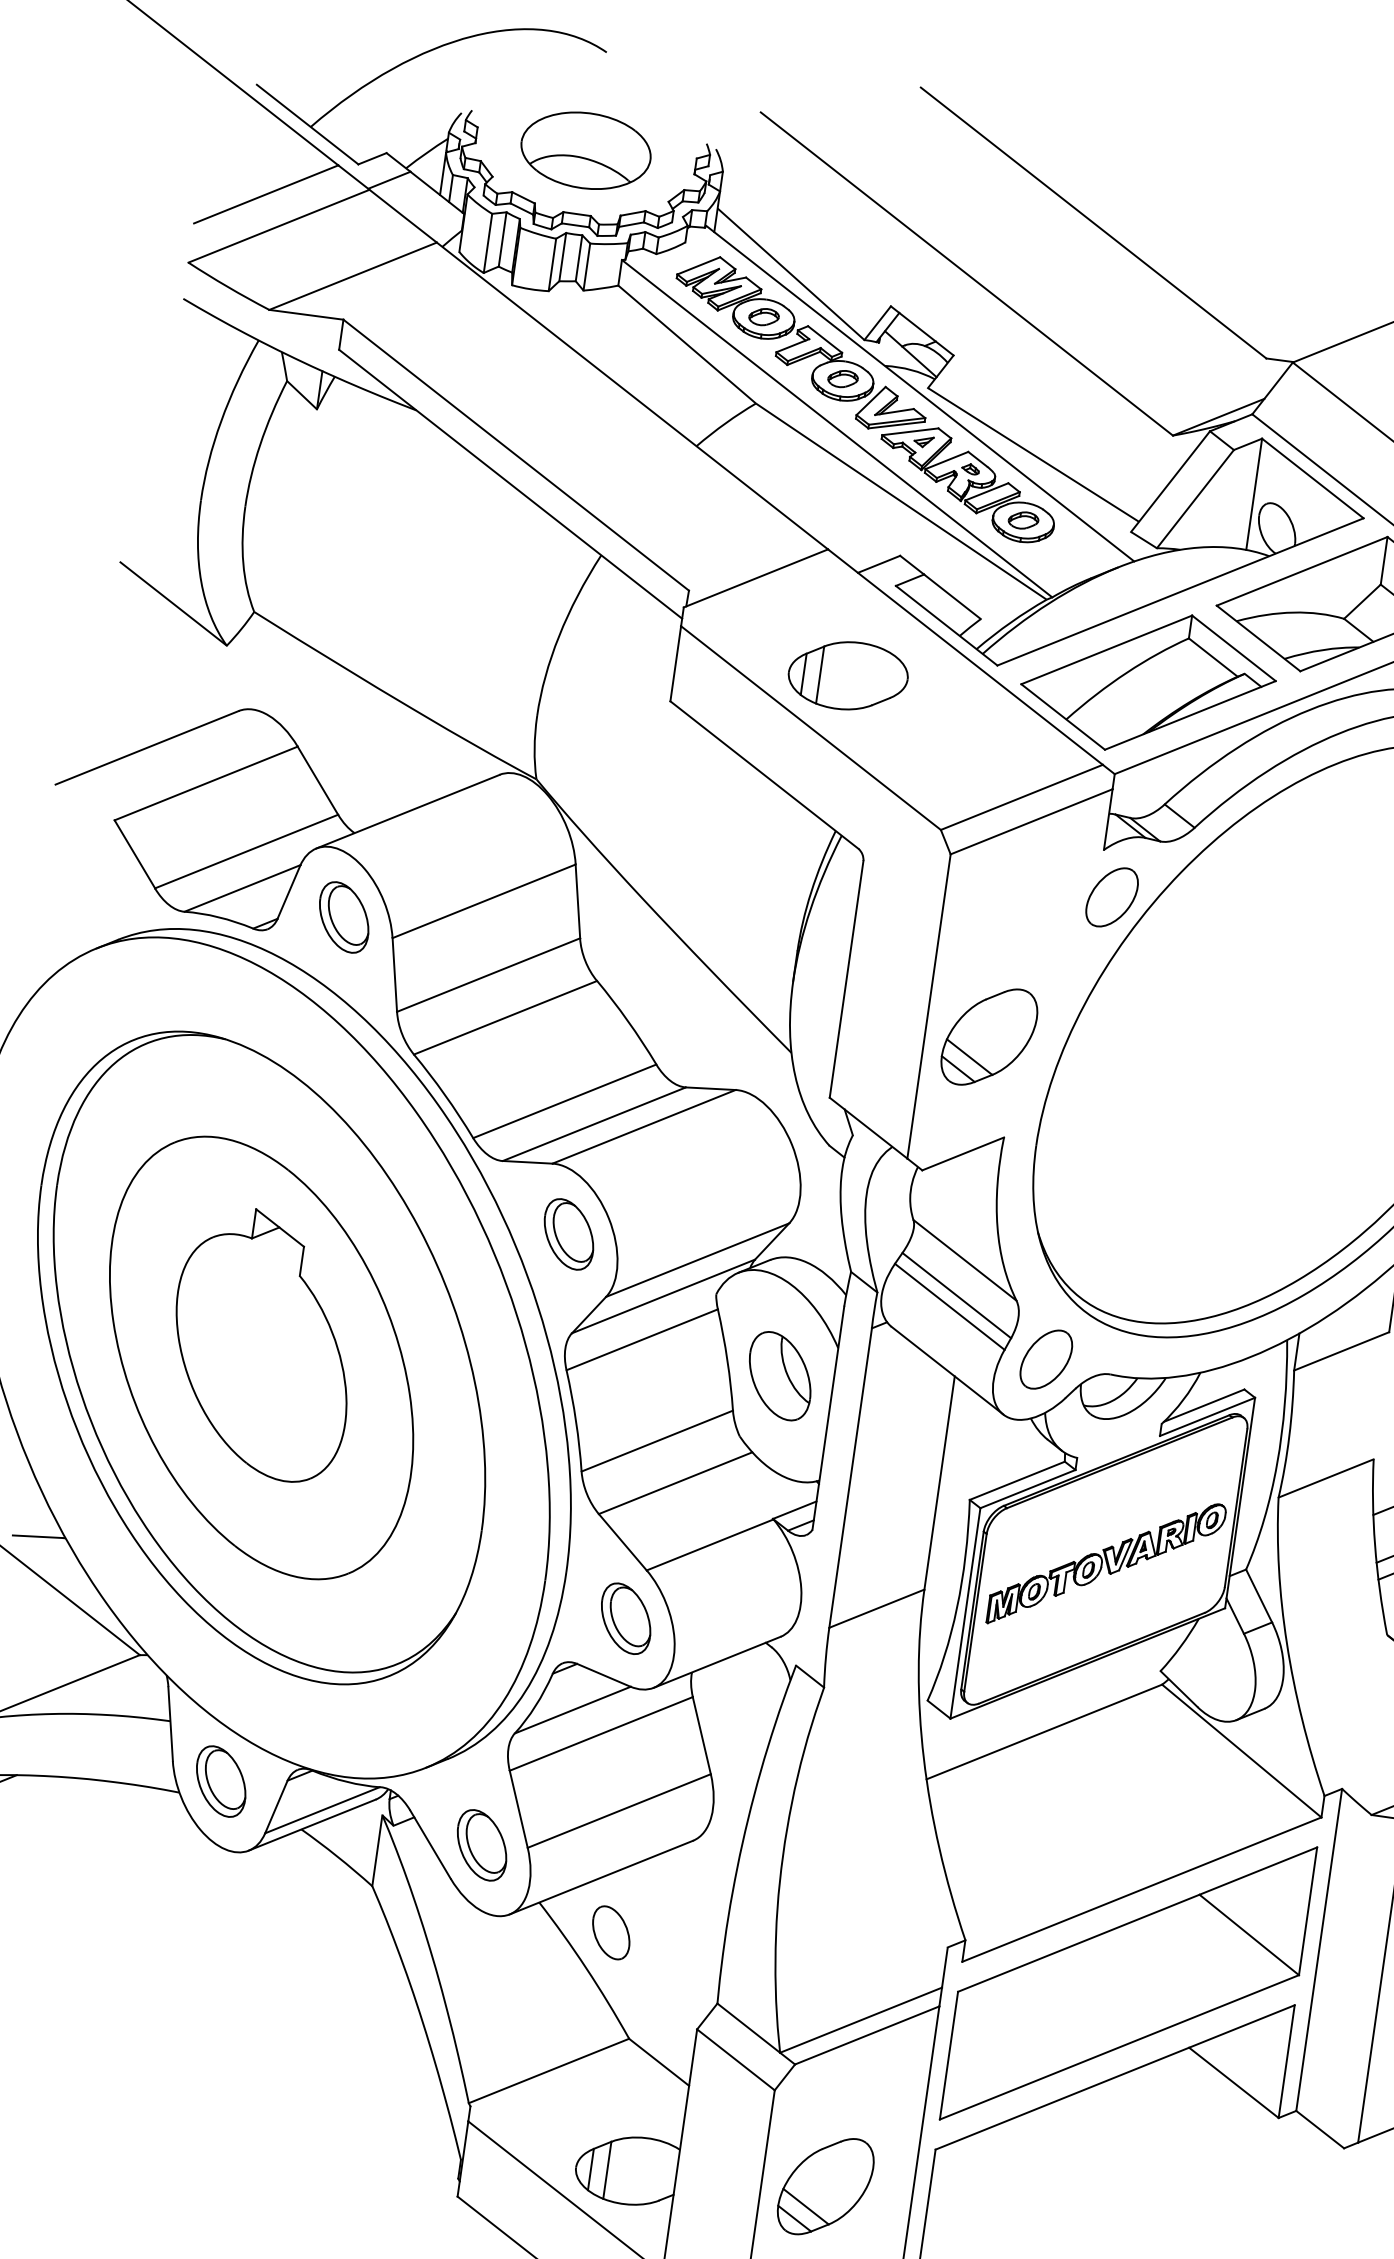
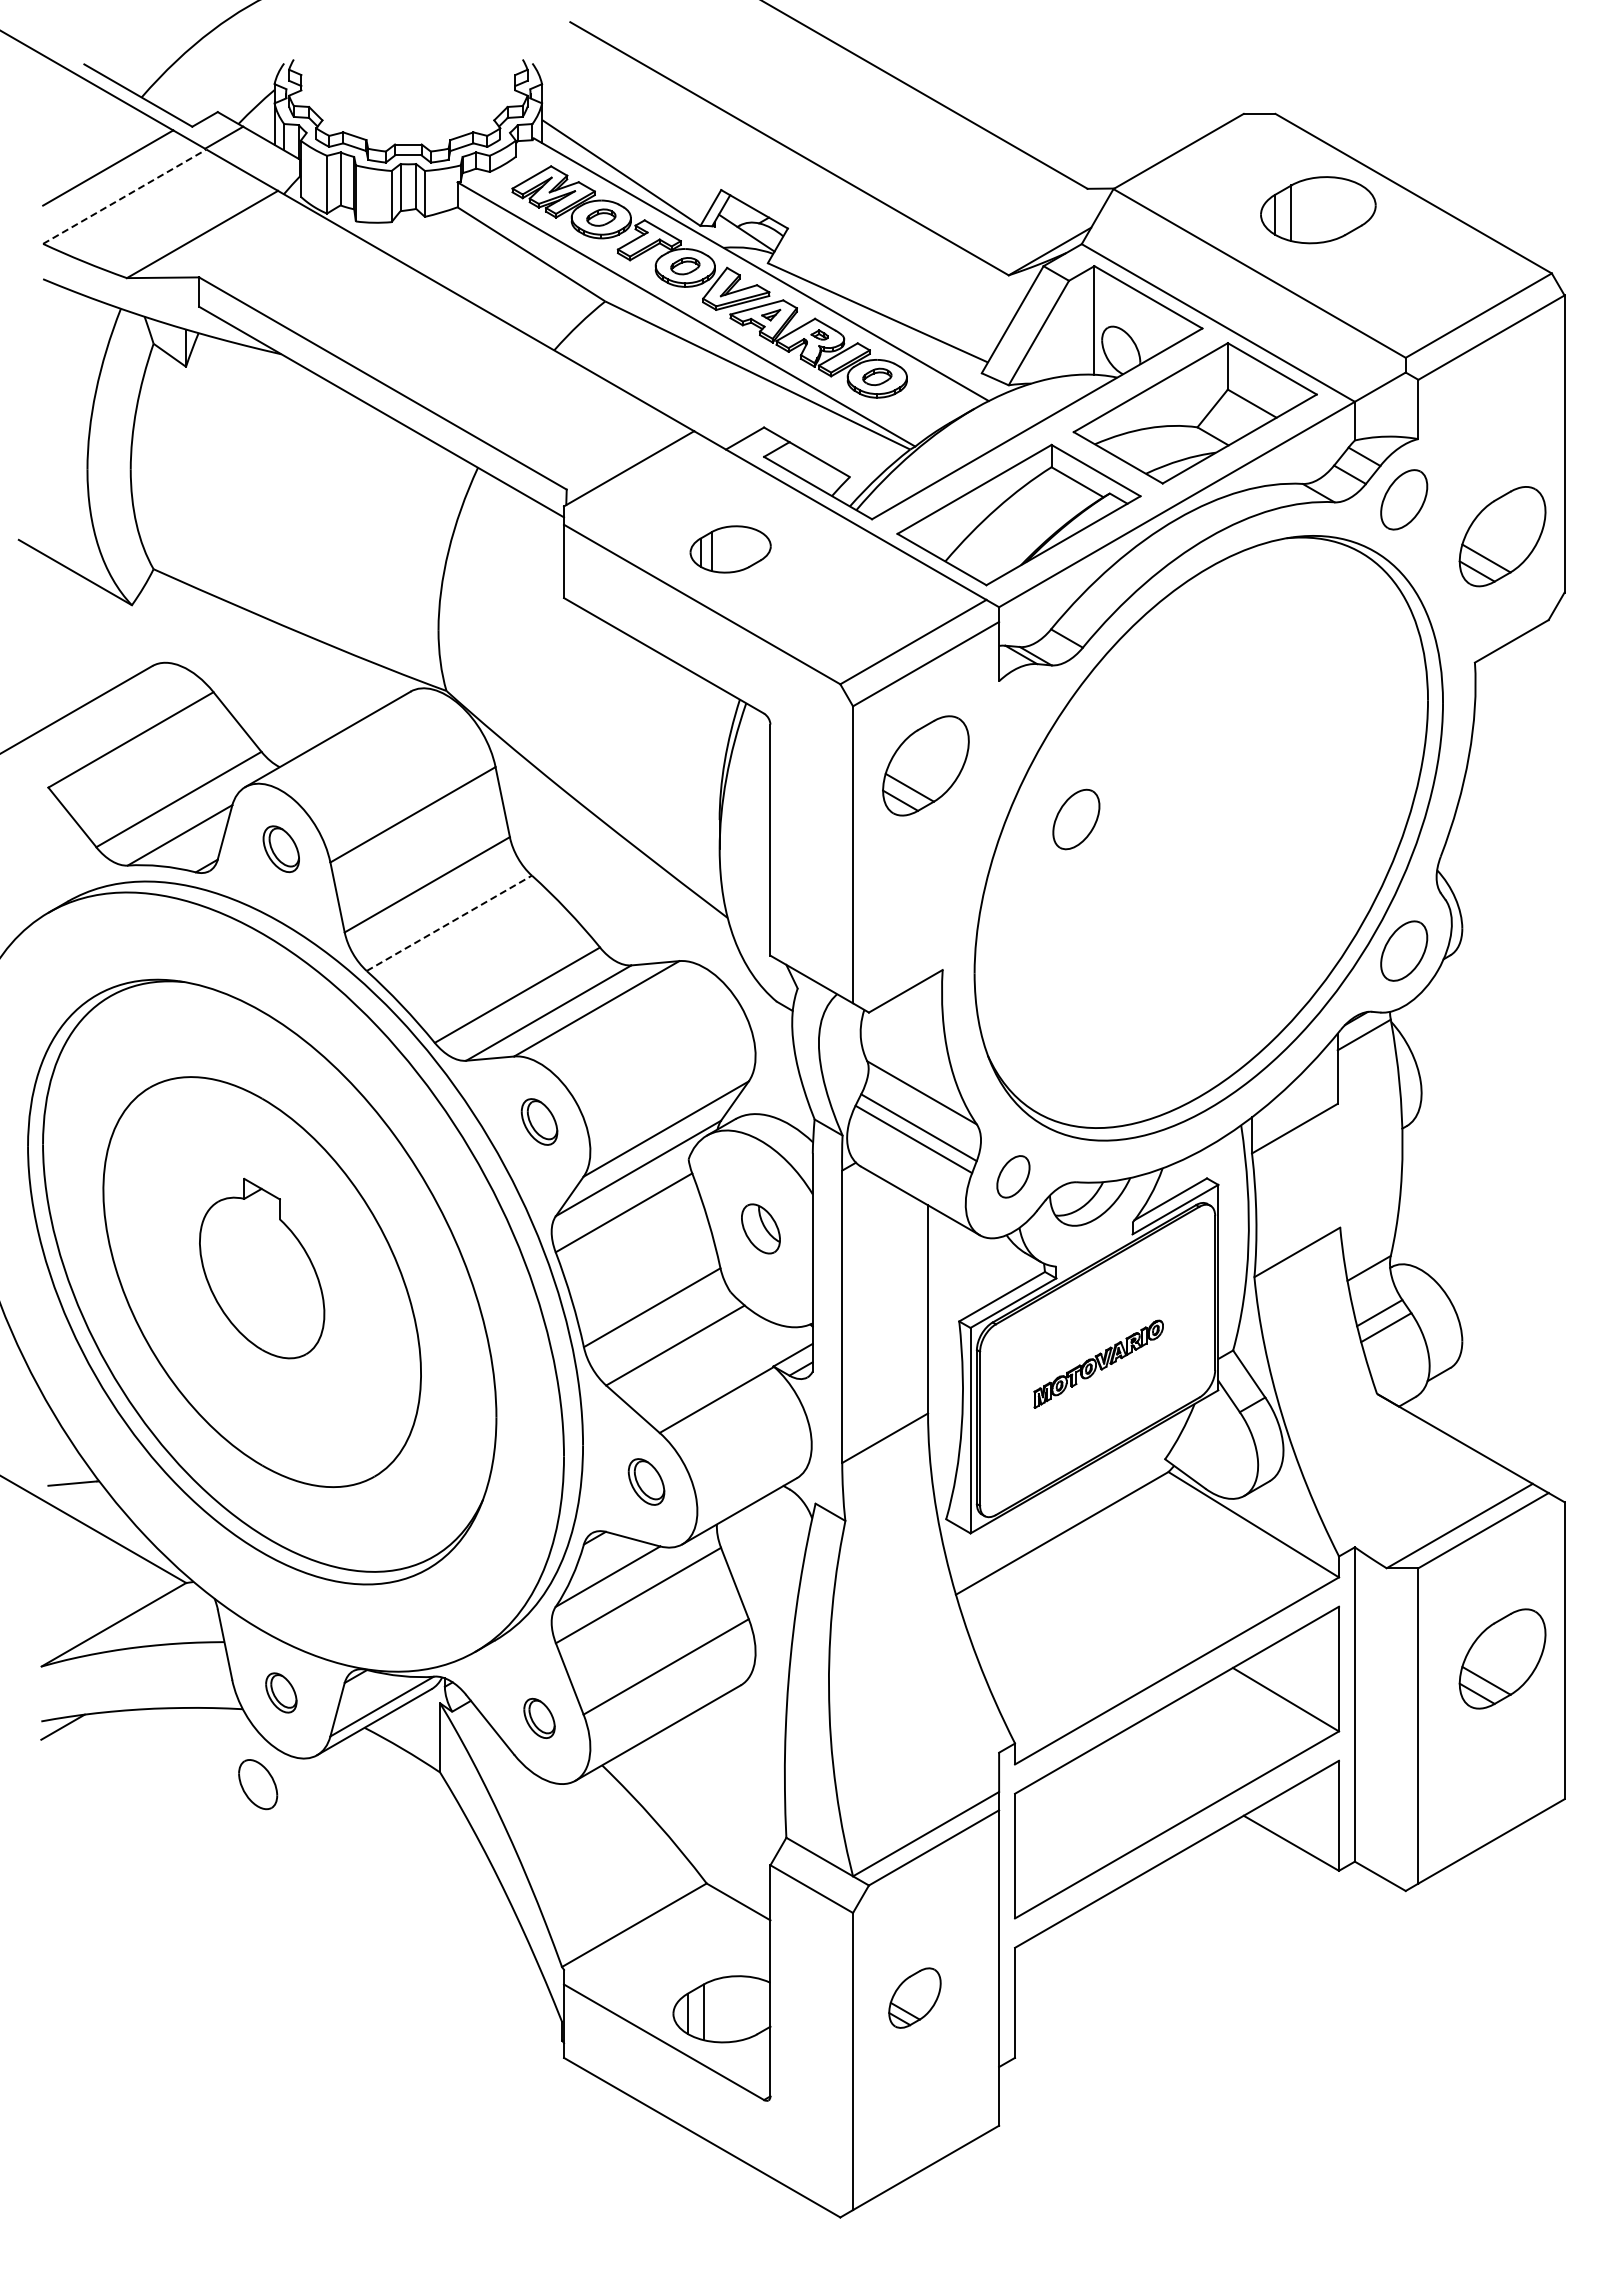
part: (586, 150) -> (408, 82), removed
line: (279, 226) -> (125, 196), solid -> dashed
part: (848, 675) -> (730, 549), size x0.7
part: (1112, 897) -> (1076, 819), moved
part: (344, 916) -> (281, 848), size x0.7
line: (505, 1017) -> (449, 923), solid -> dashed
part: (988, 1036) -> (925, 765), moved
part: (568, 1233) -> (539, 1121), size x0.7
part: (262, 1343) -> (261, 1268), size x0.7
part: (1046, 1359) -> (1013, 1176), size x0.7
part: (779, 1375) -> (760, 1228), size x0.6
part: (1106, 1563) -> (1098, 1363), size x0.6
part: (626, 1618) -> (646, 1481), size x0.7
part: (221, 1781) -> (281, 1692), size x0.6
part: (481, 1845) -> (539, 1718), size x0.6
part: (611, 1932) -> (258, 1784), moved
part: (825, 2185) -> (914, 1997), size x0.6

